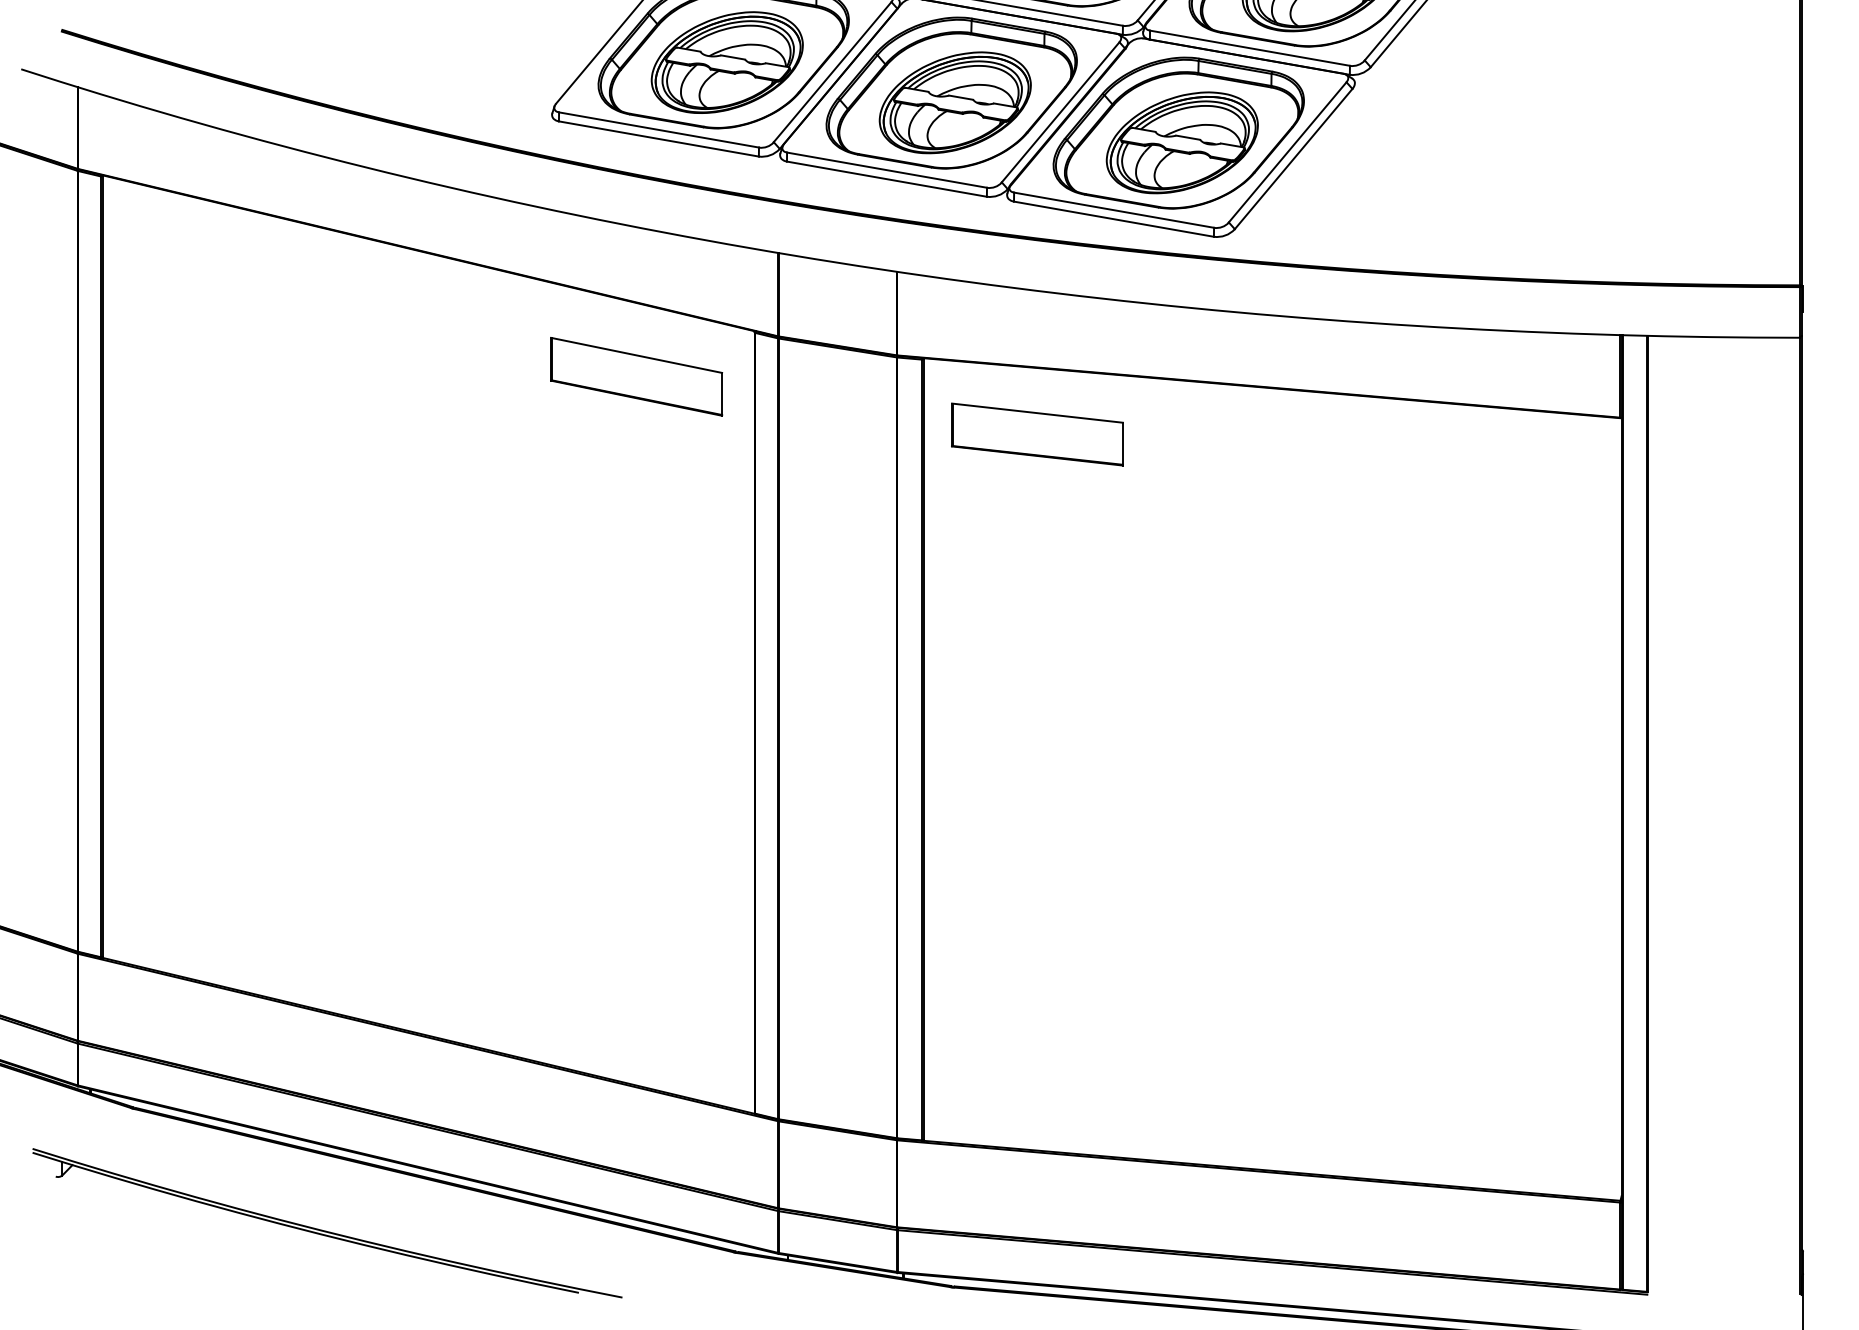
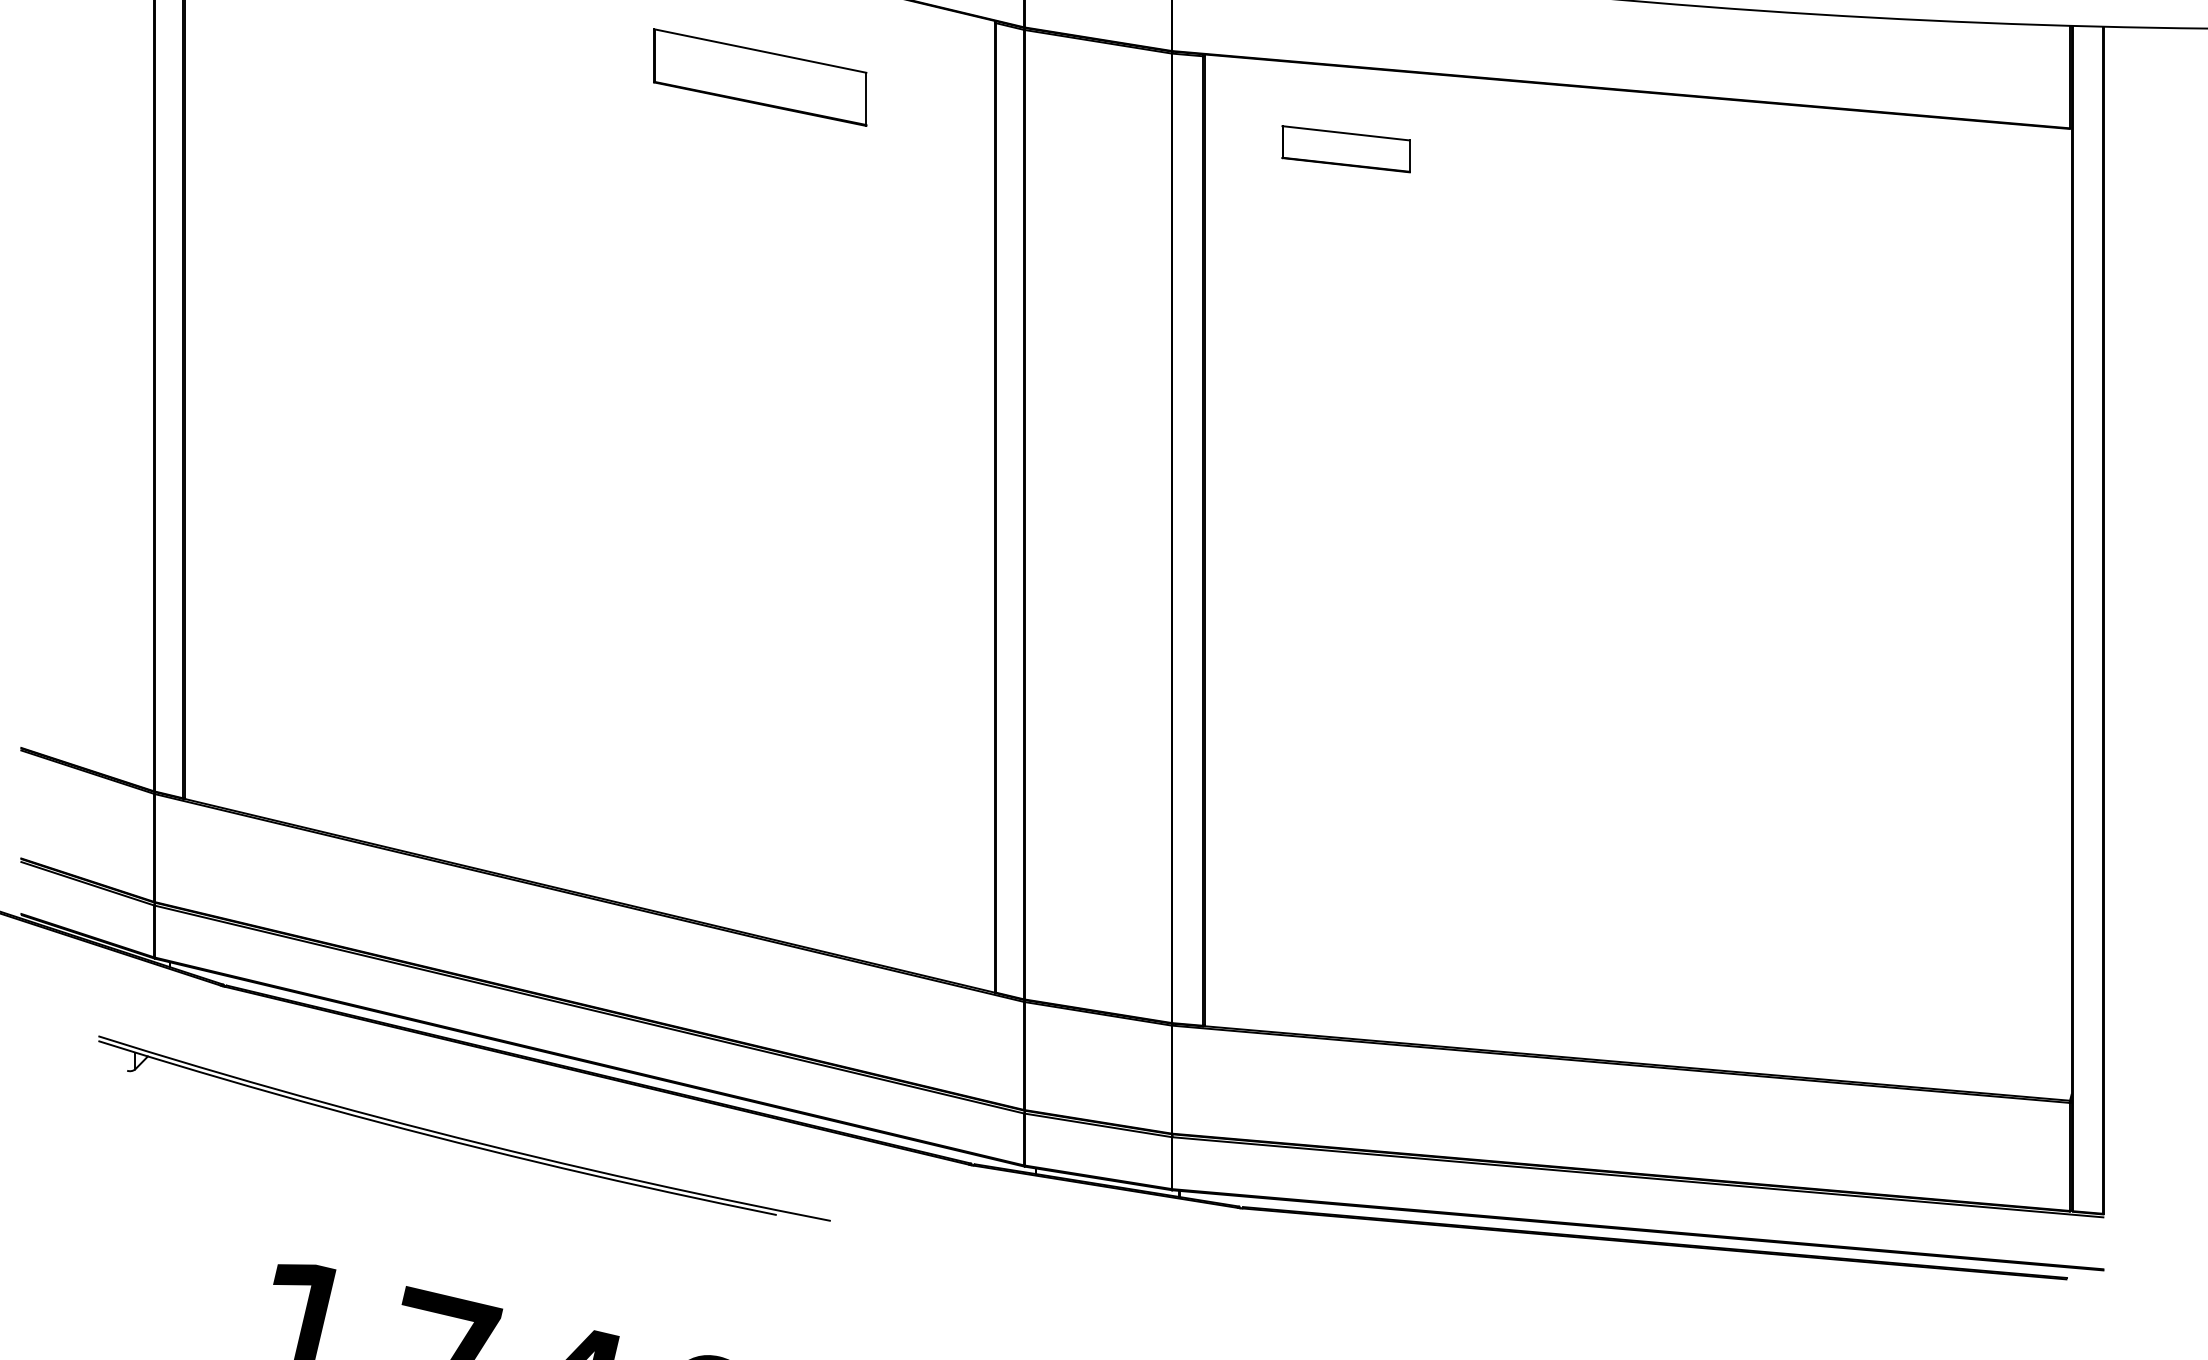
part: (636, 376) -> (760, 77), moved
part: (1037, 434) -> (1346, 149), size x0.6

